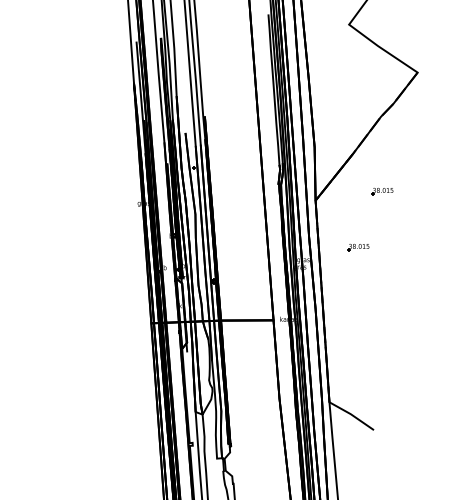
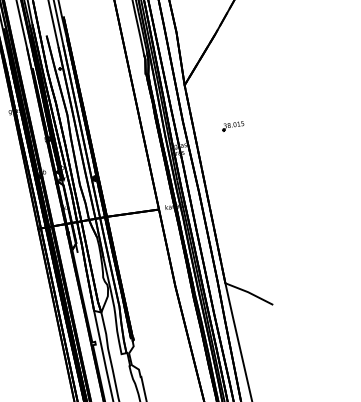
part: (382, 191) -> (249, 67), removed

